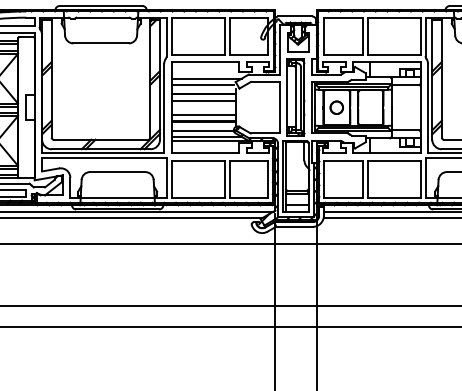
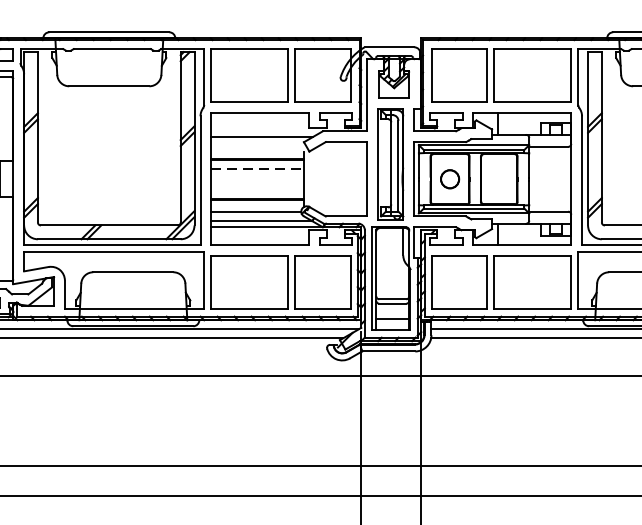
line: (202, 84) -> (255, 145), removed
line: (204, 100) -> (258, 168), solid -> dashed
line: (203, 114) -> (257, 189), removed

